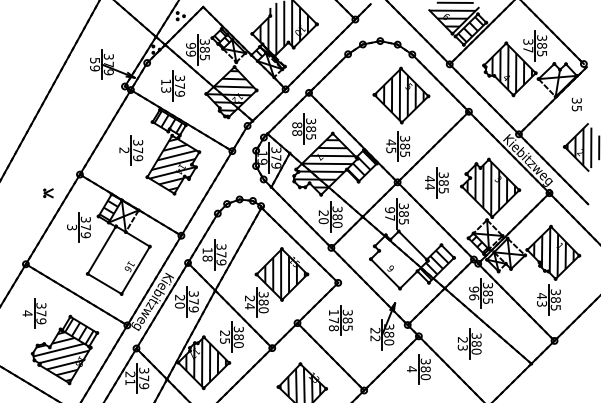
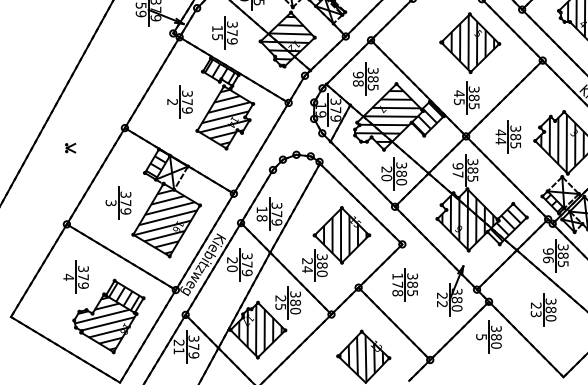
text: (166, 89) -> (217, 36), 13 -> 15
text: (297, 125) -> (358, 75), 88 -> 98
part: (48, 193) -> (70, 148), moved
part: (78, 227) -> (117, 203), moved
hatch: (117, 258) -> (165, 218), added
hatch: (398, 259) -> (467, 219), added
text: (411, 369) -> (481, 337), 4 -> 5

